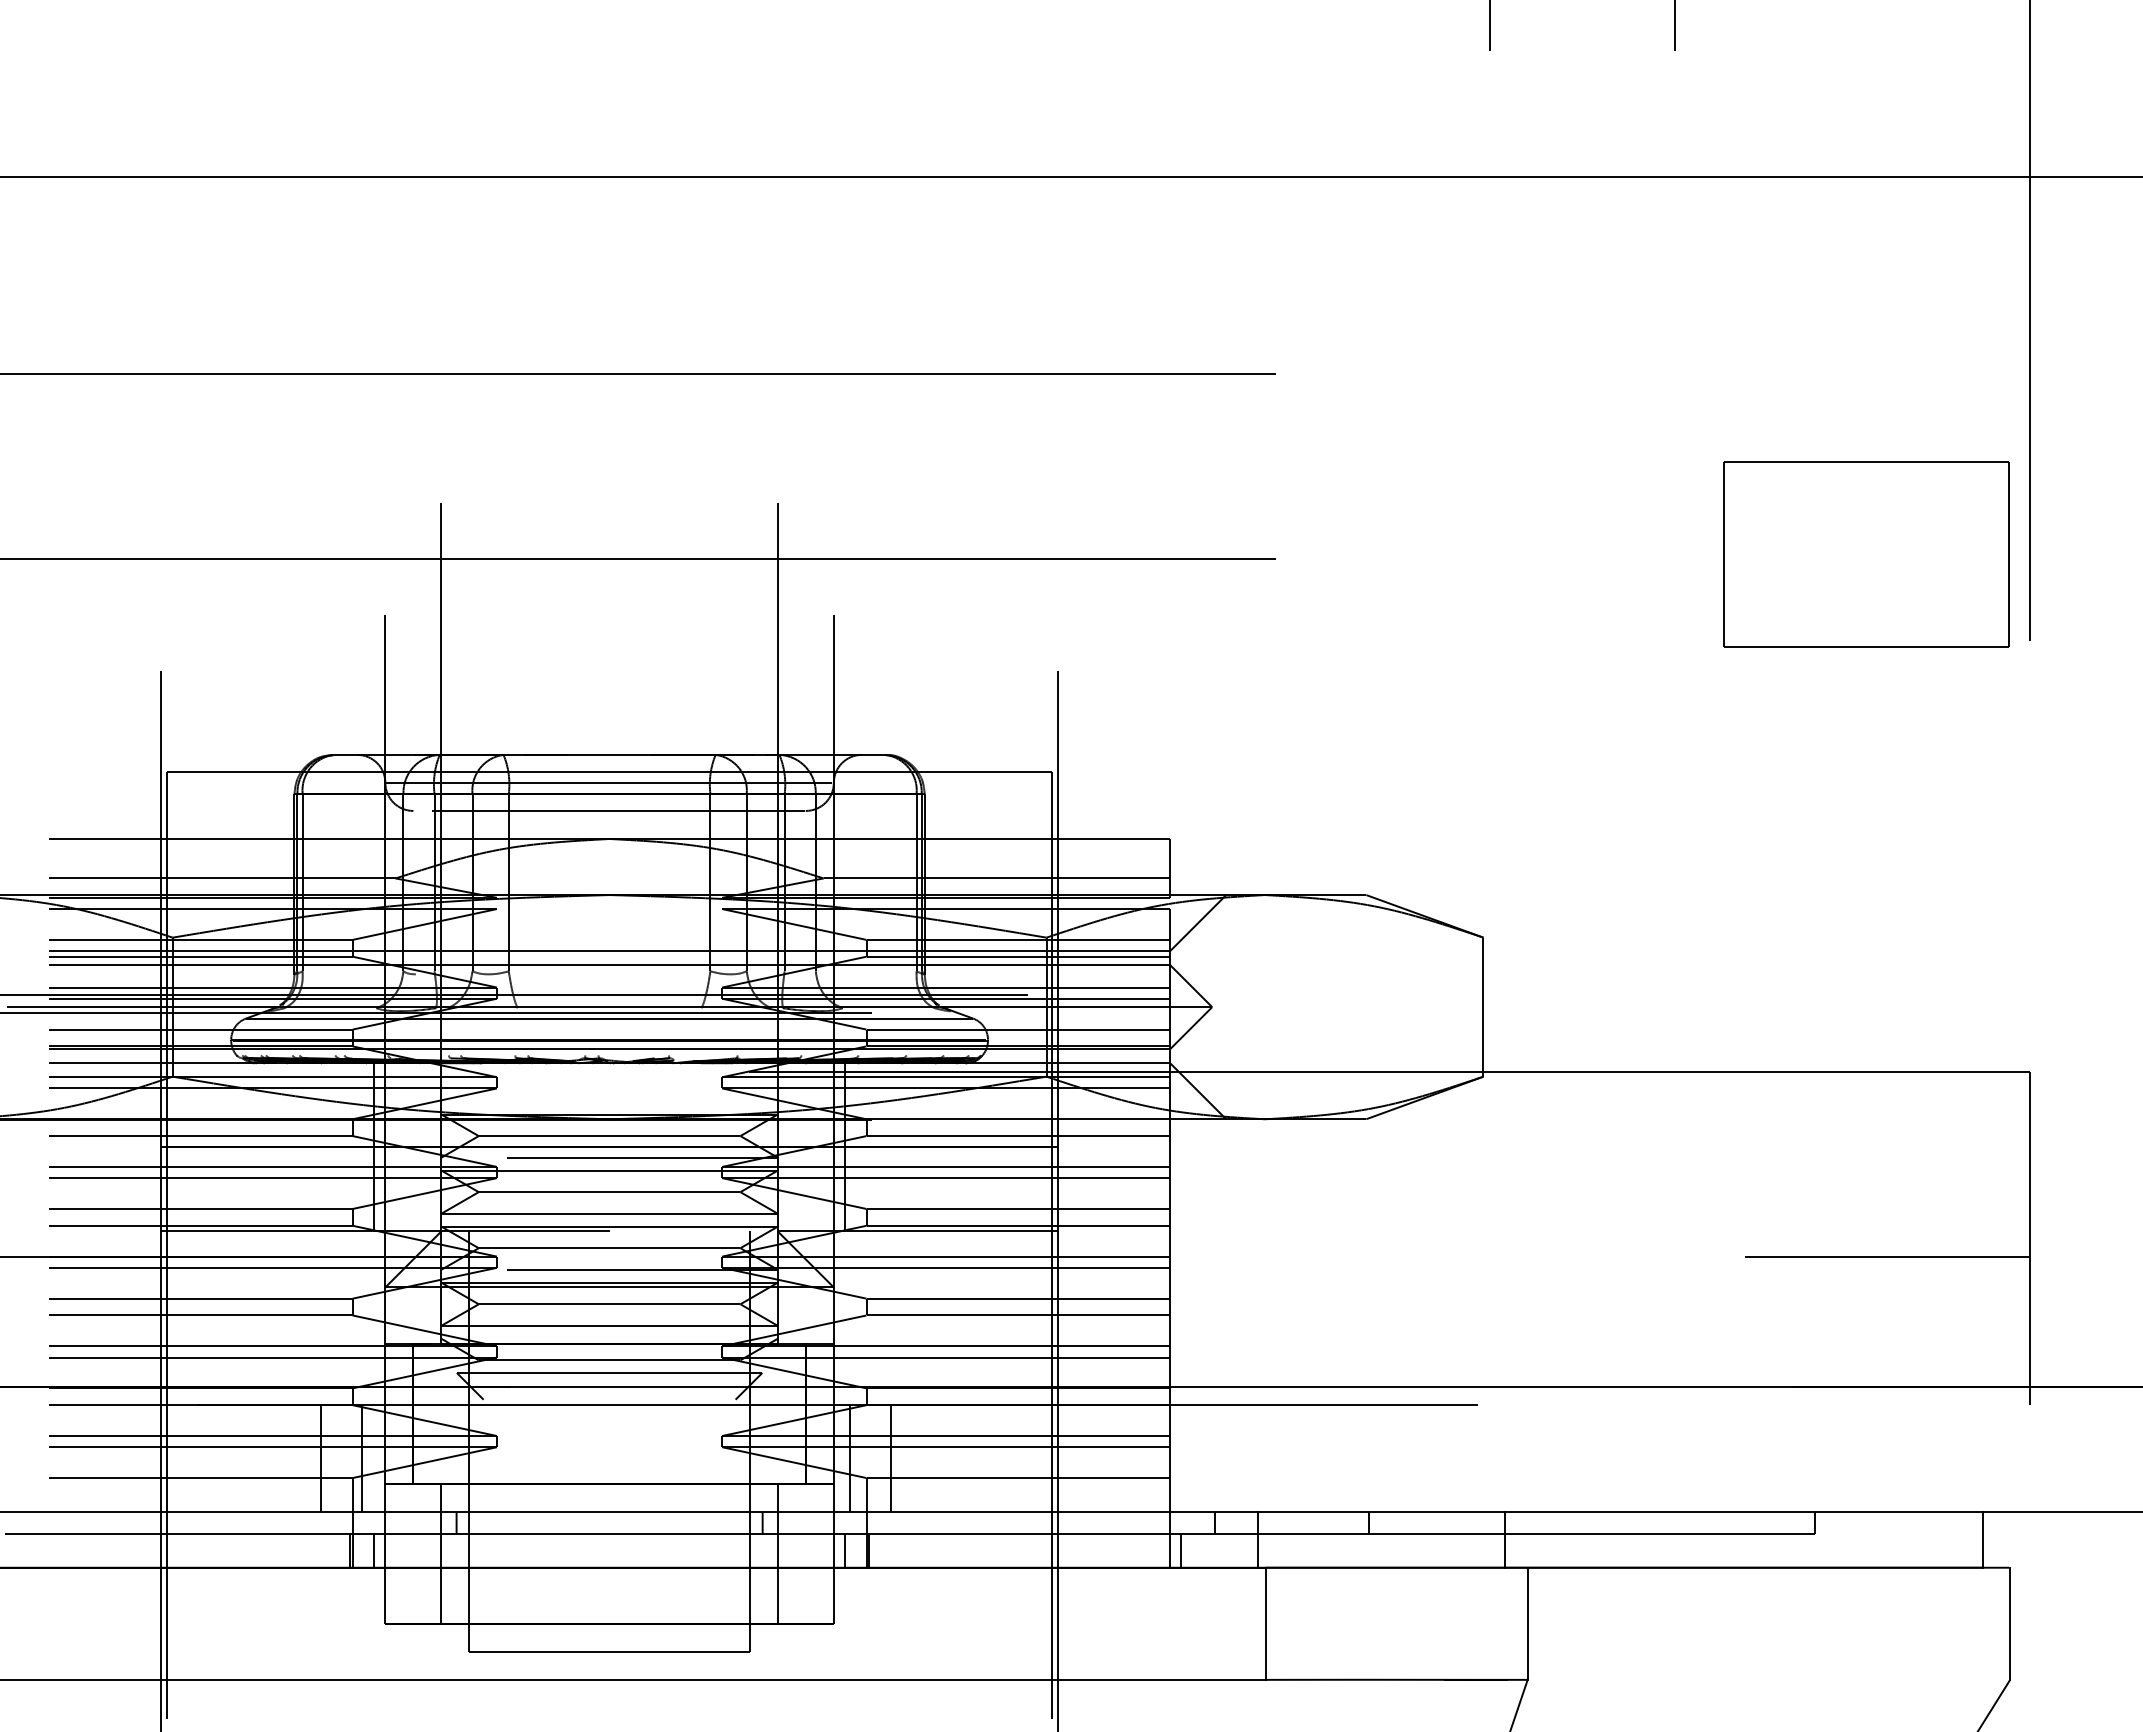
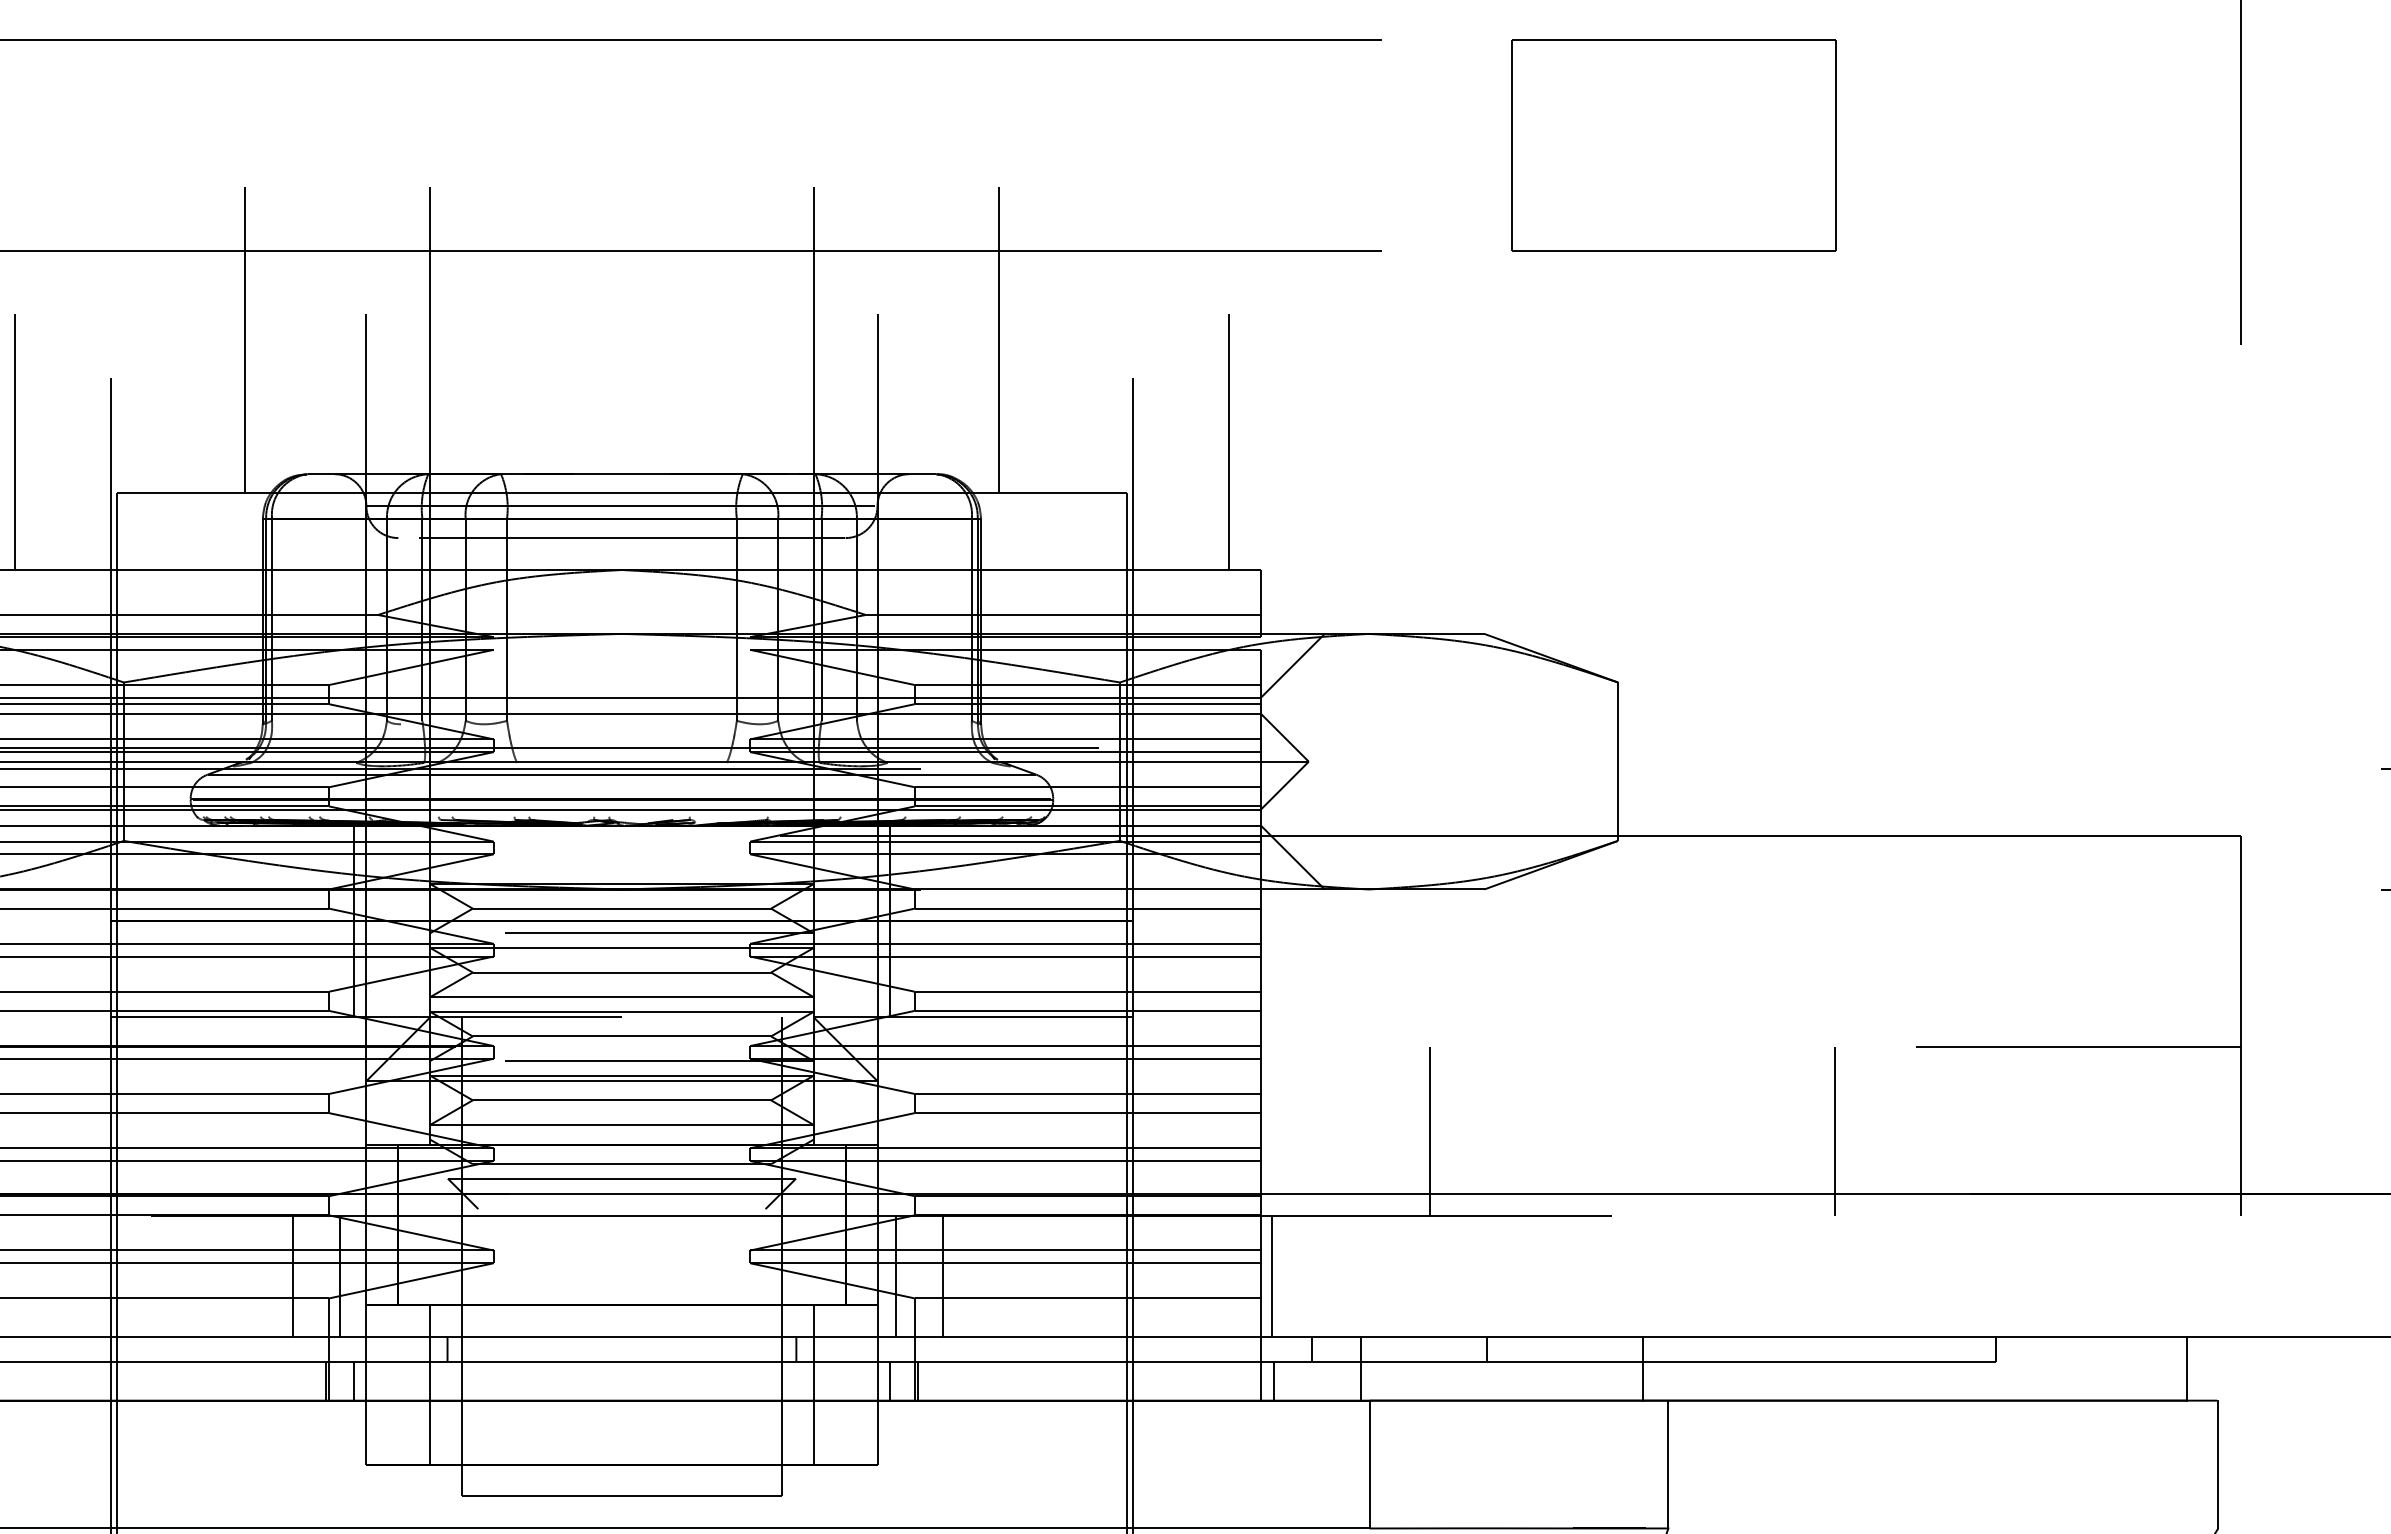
part: (1866, 554) -> (1673, 145), moved
line: (278, 636) -> (244, 339), added
line: (940, 636) -> (999, 339), added
line: (77, 726) -> (15, 441), added
line: (1142, 726) -> (1229, 441), added
line: (1318, 1331) -> (1429, 1131), added
line: (1674, 1331) -> (1835, 1131), added
line: (1180, 1458) -> (1272, 1276), added

